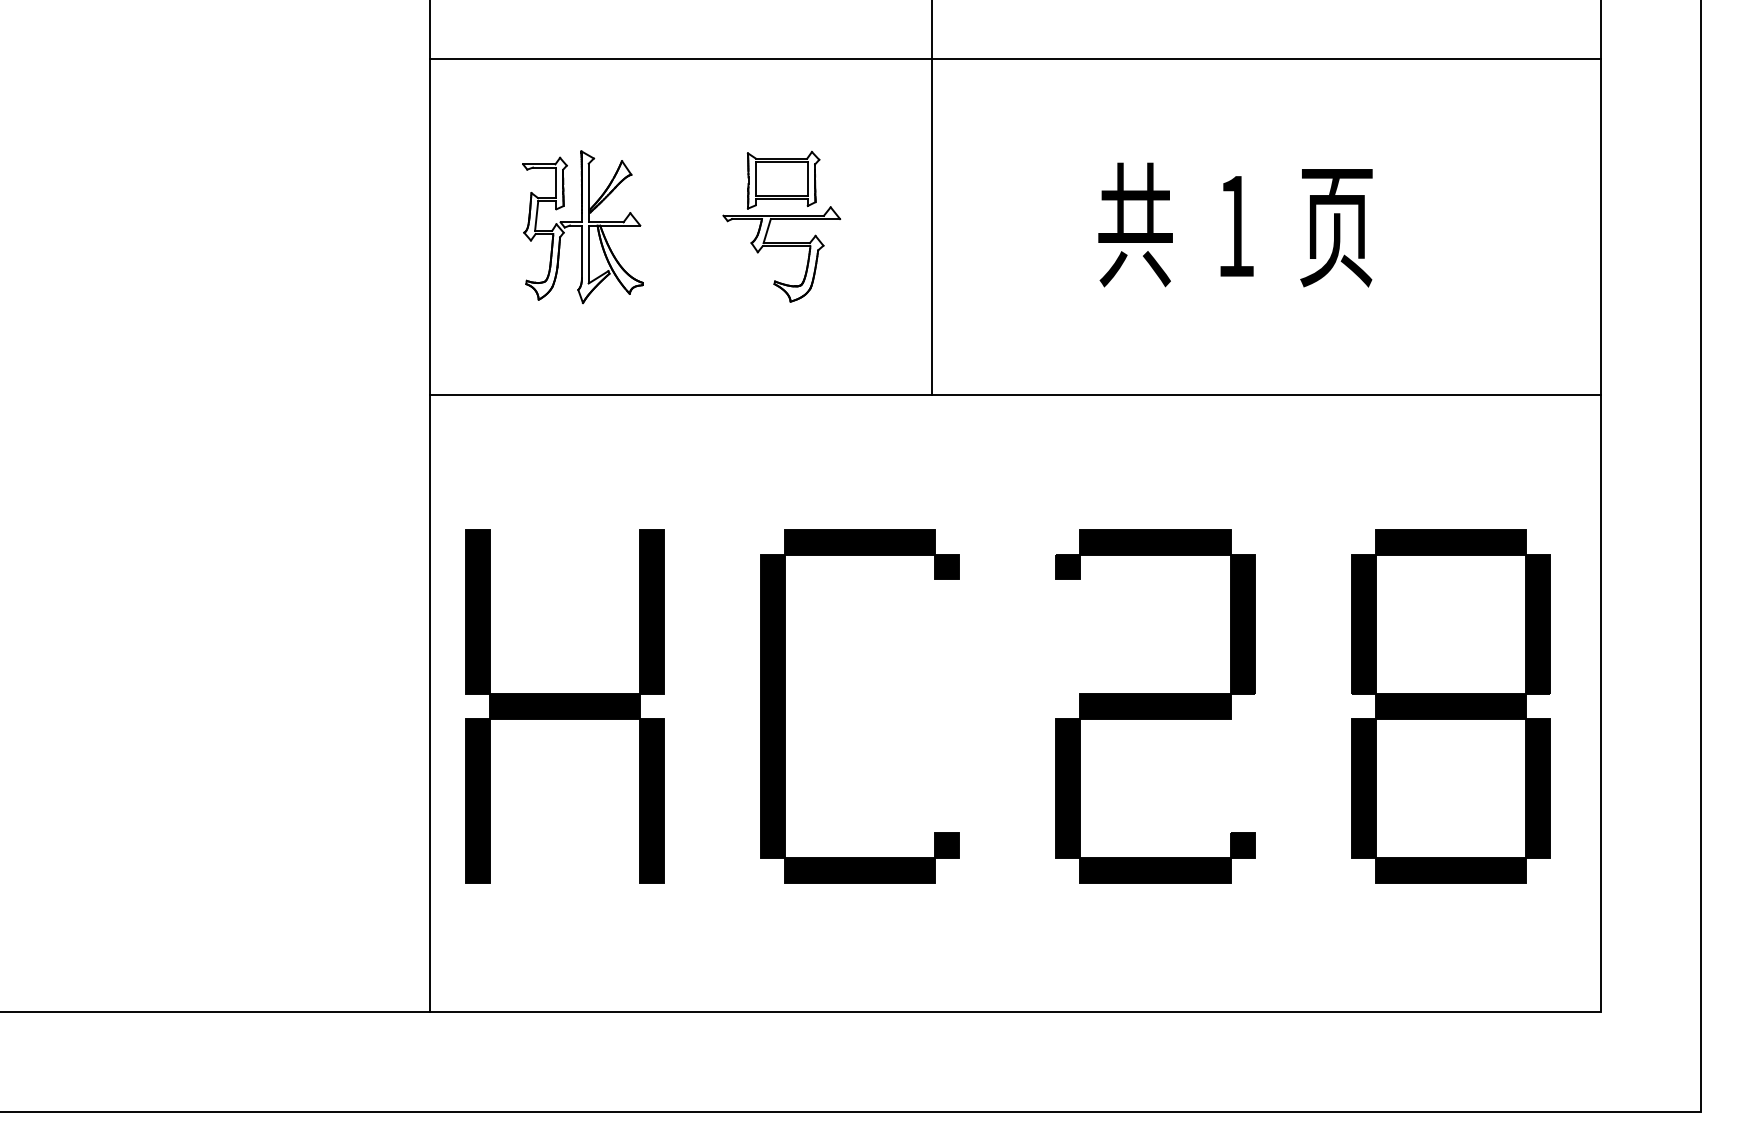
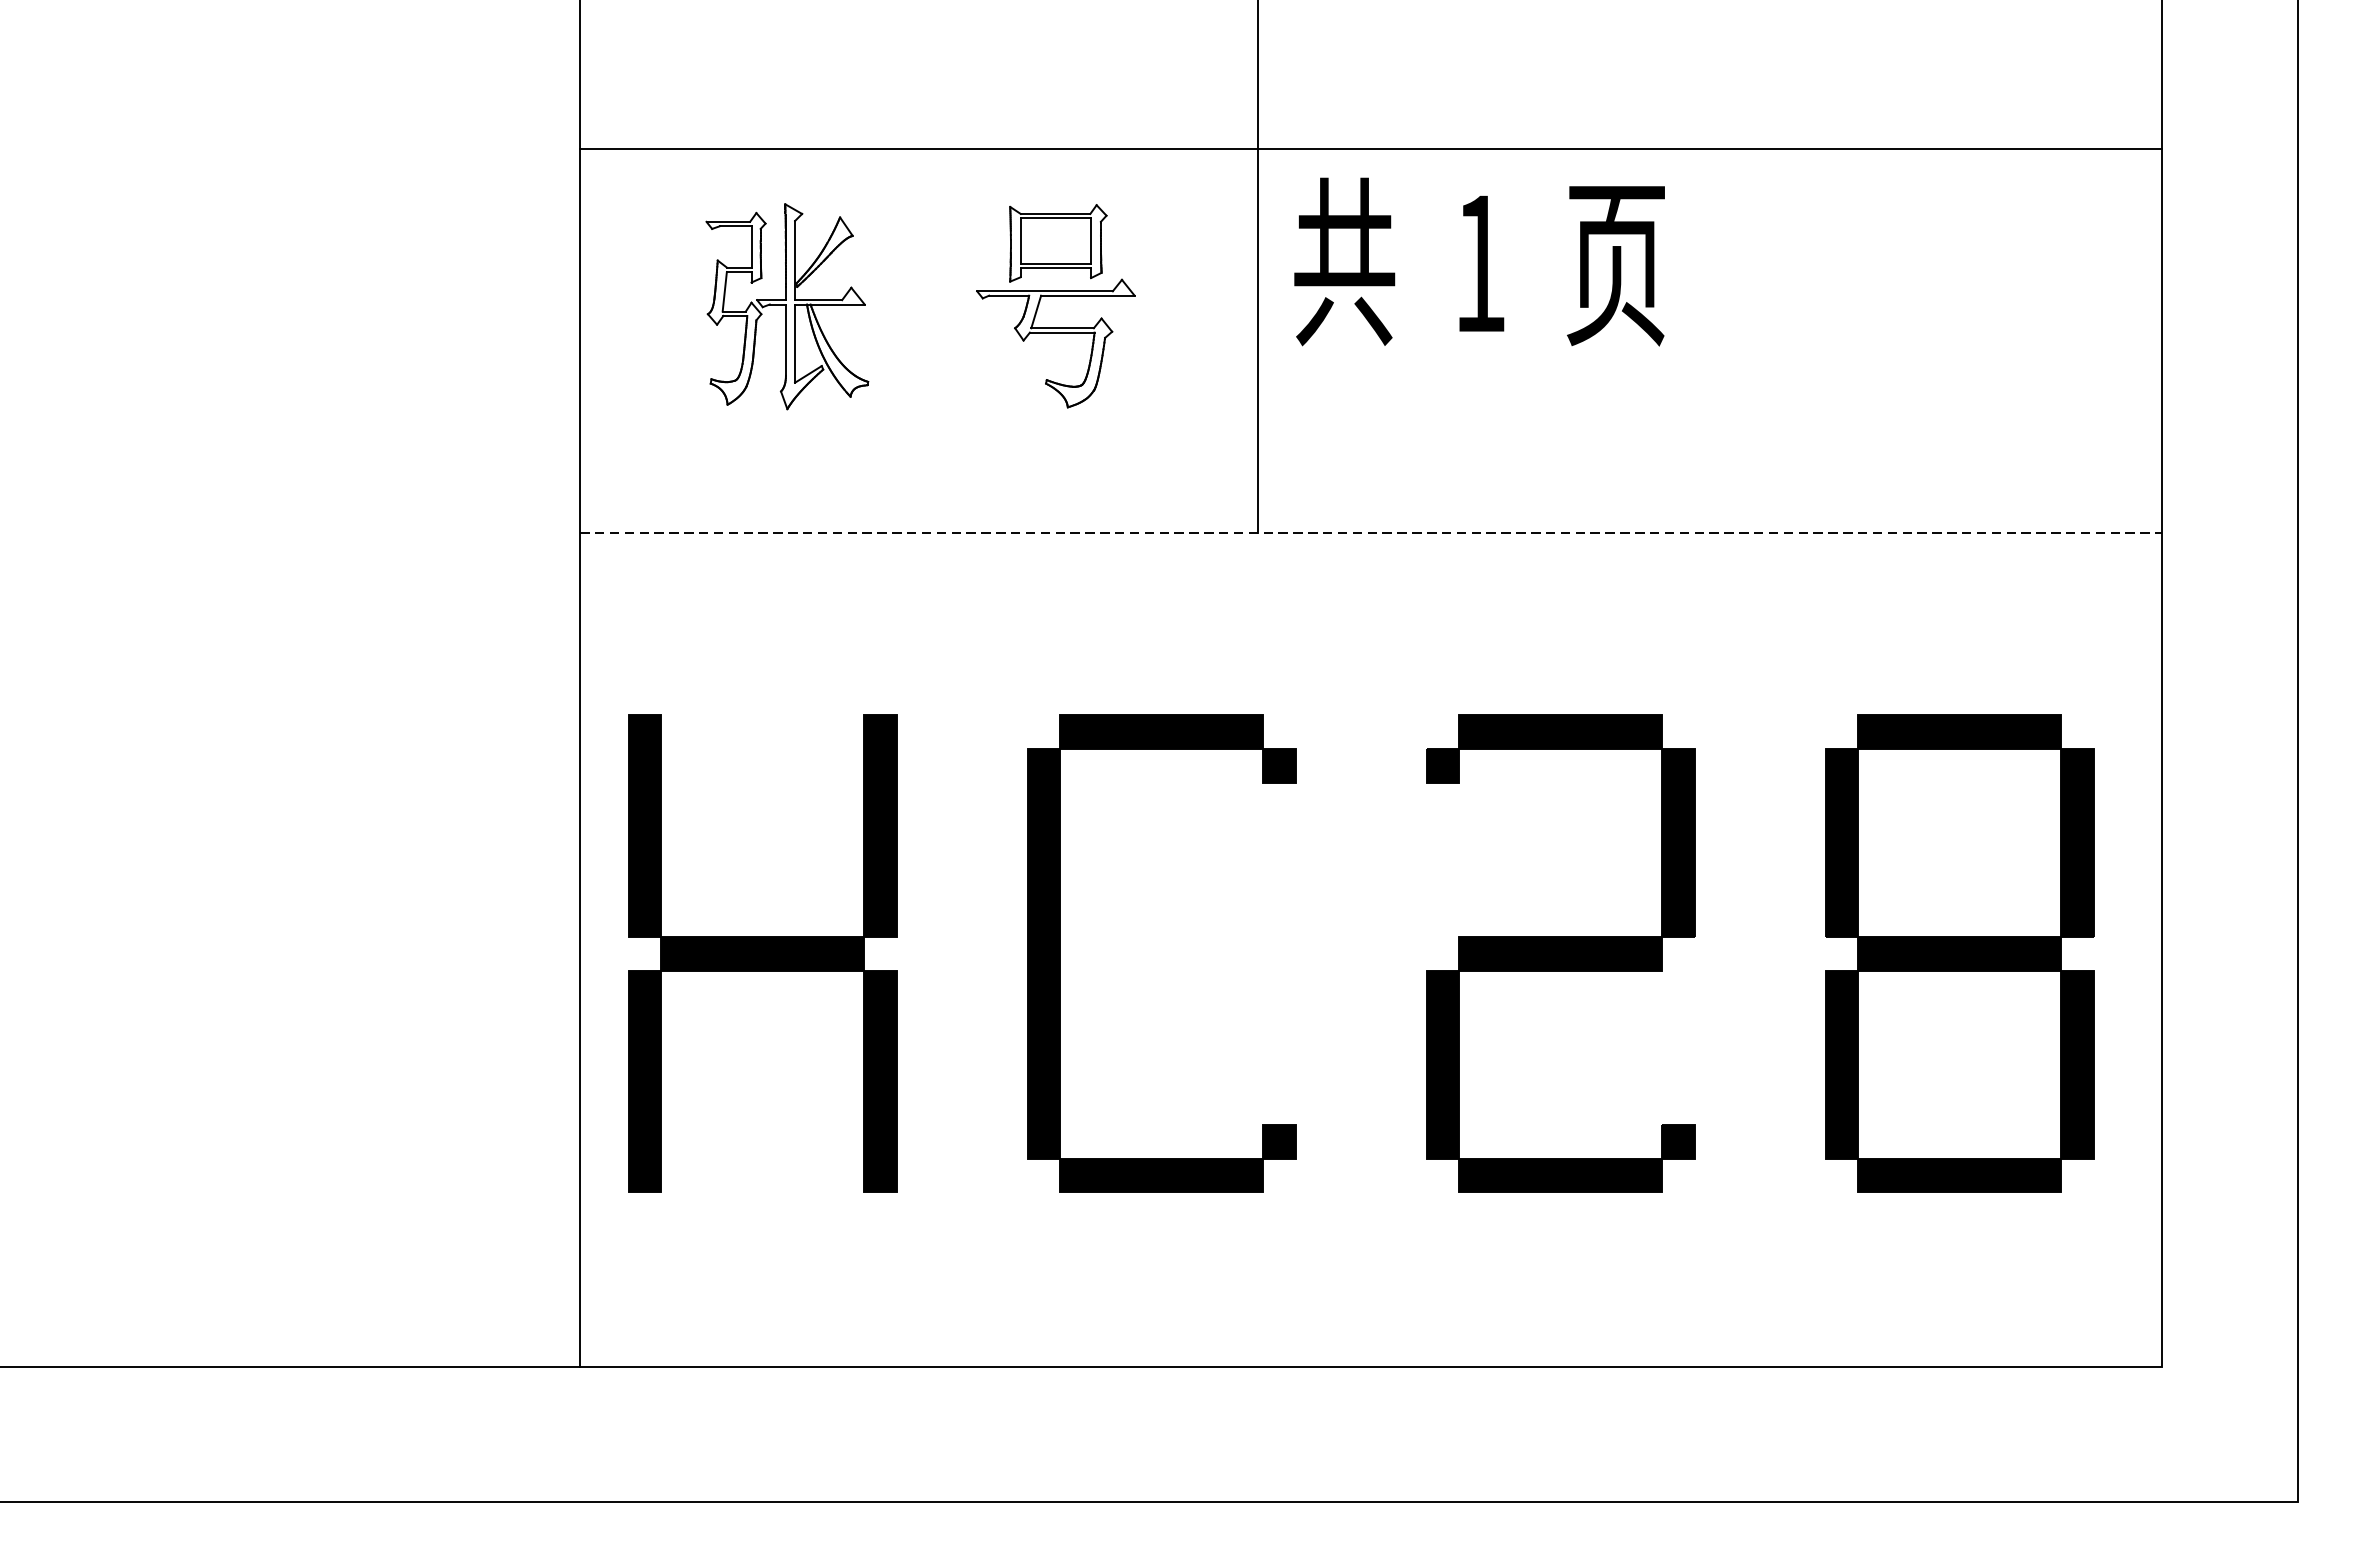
line: (1014, 59) -> (1370, 149), moved
text: (1235, 224) -> (1479, 261), moved
line: (1015, 394) -> (1371, 532), solid -> dashed

